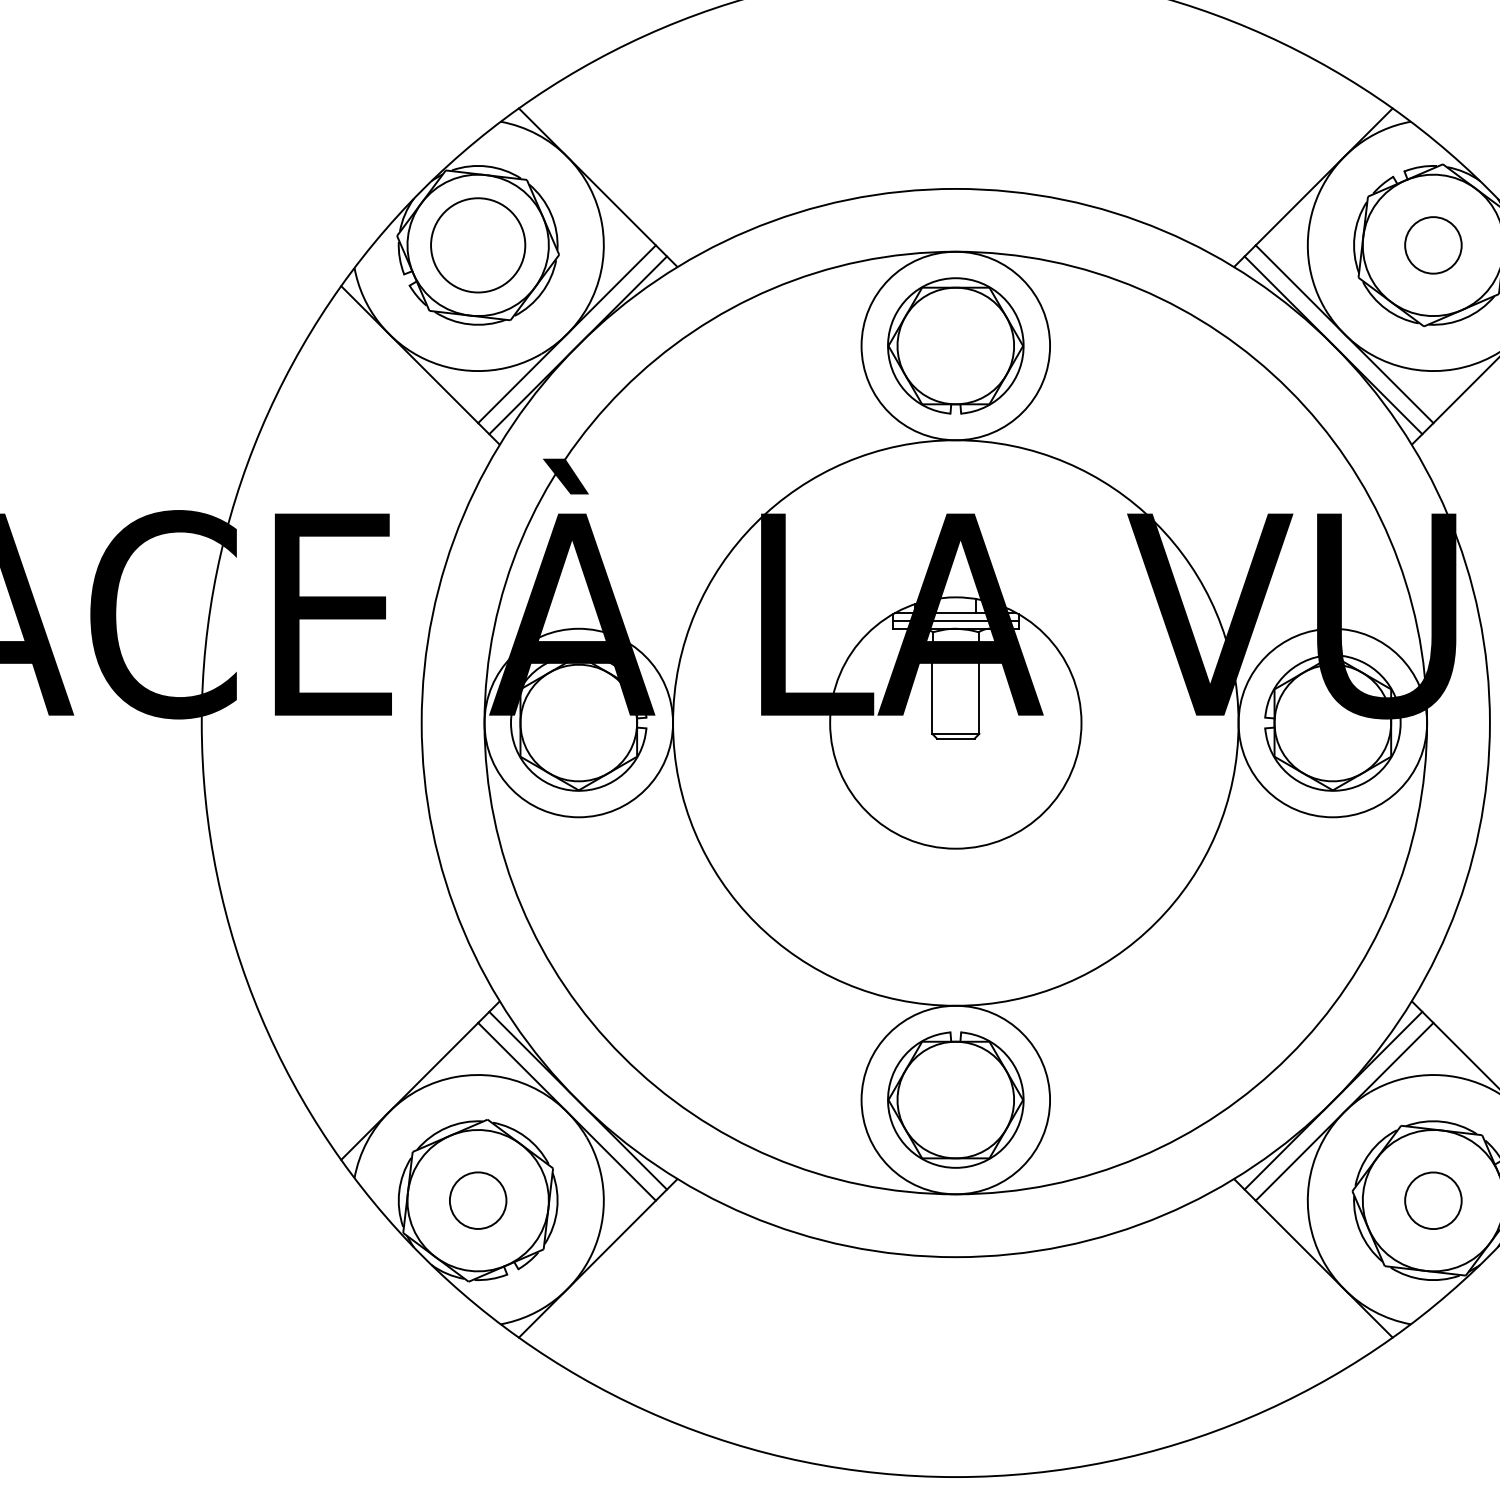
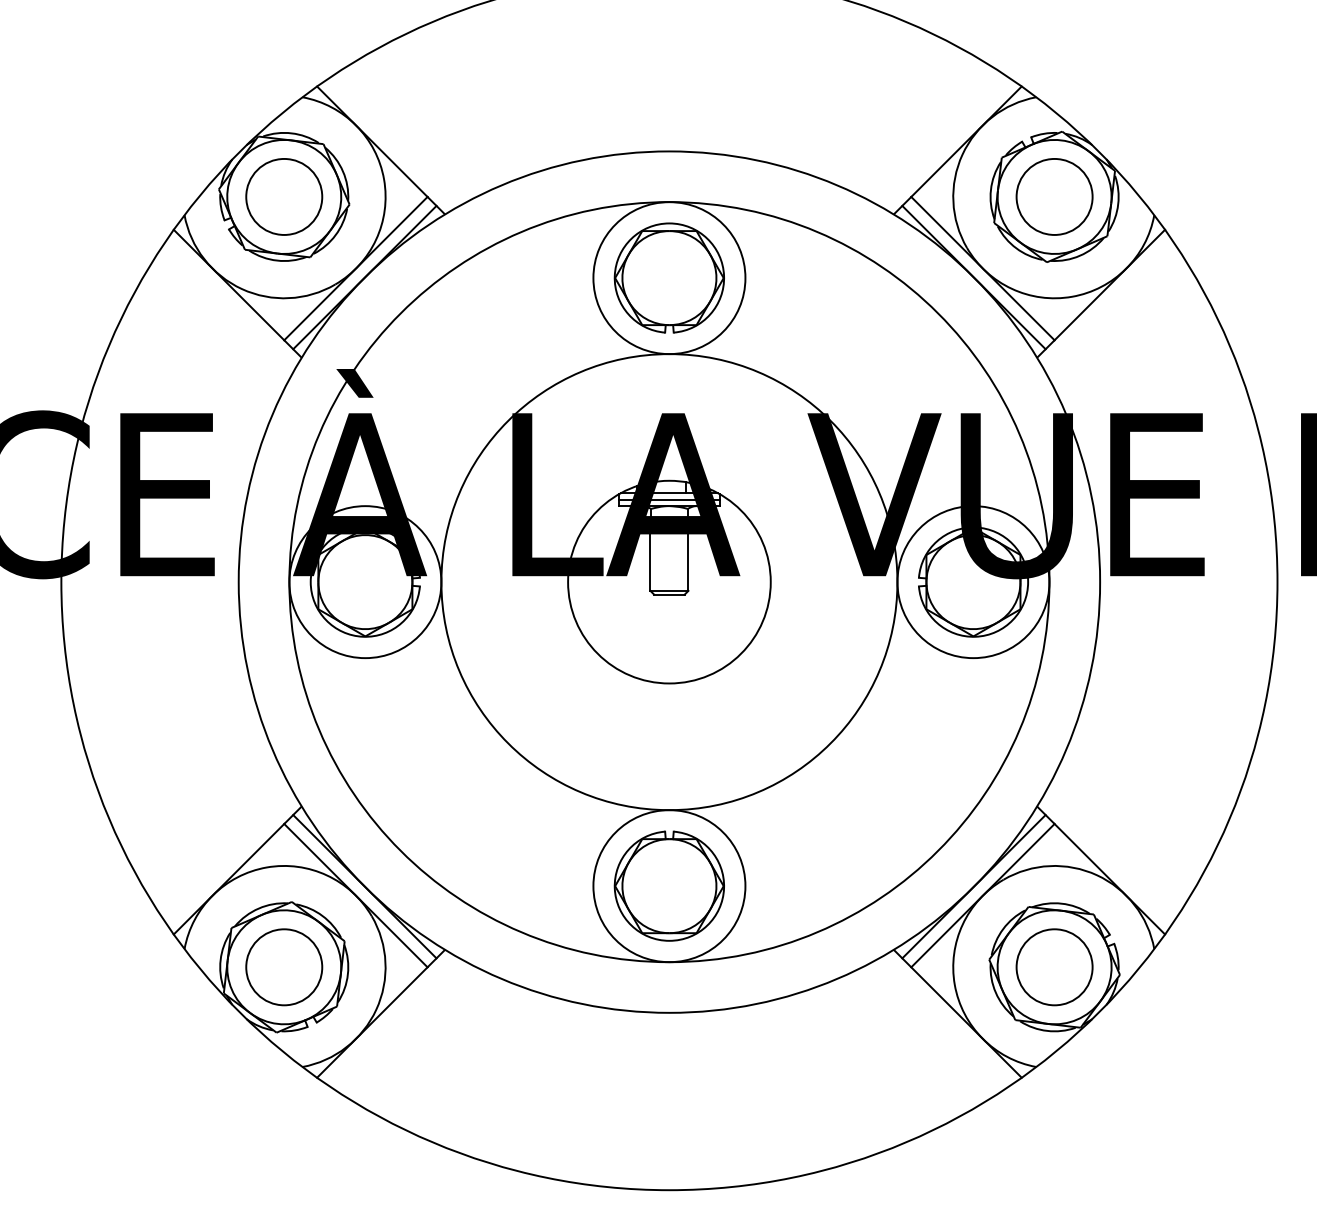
circle: (1433, 244) -> (1054, 196), size x1.67
circle: (478, 1200) -> (284, 967), size x1.67
circle: (1433, 1200) -> (1054, 967), size x1.67

